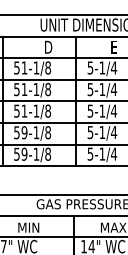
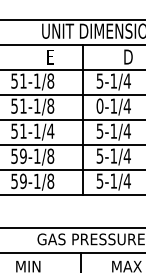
text: (48, 46) -> (51, 56), D -> E
text: (114, 46) -> (127, 56), E -> D
text: (90, 89) -> (100, 106), 5-1/4 -> 0-1/4
text: (48, 110) -> (51, 130), 51-1/8 -> 51-1/4

